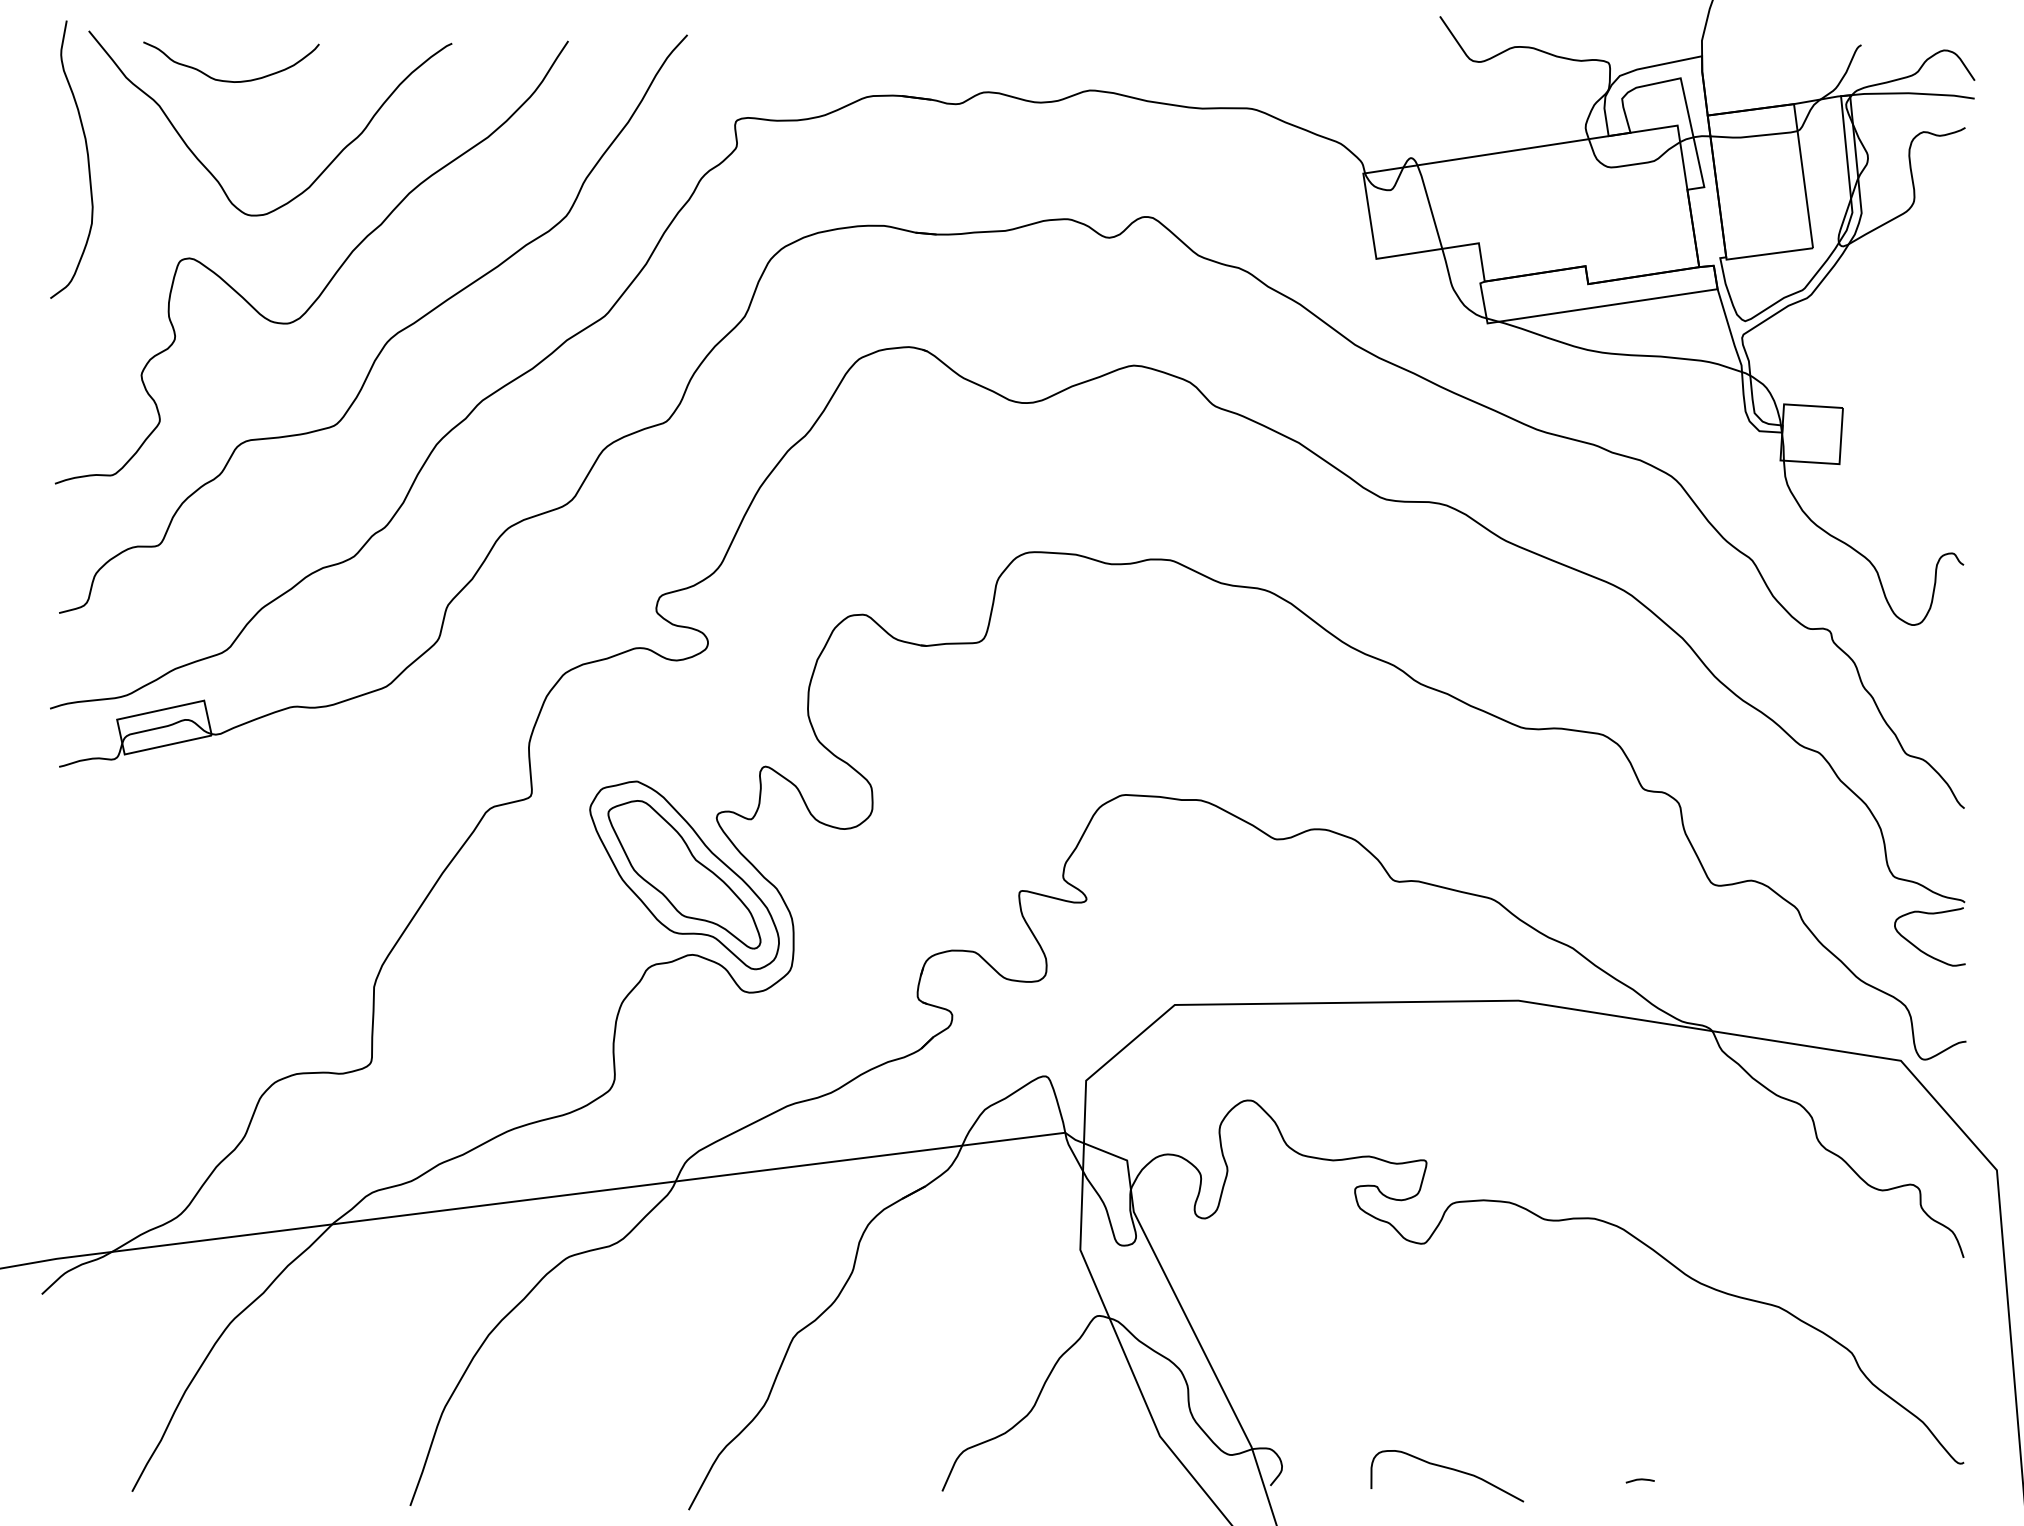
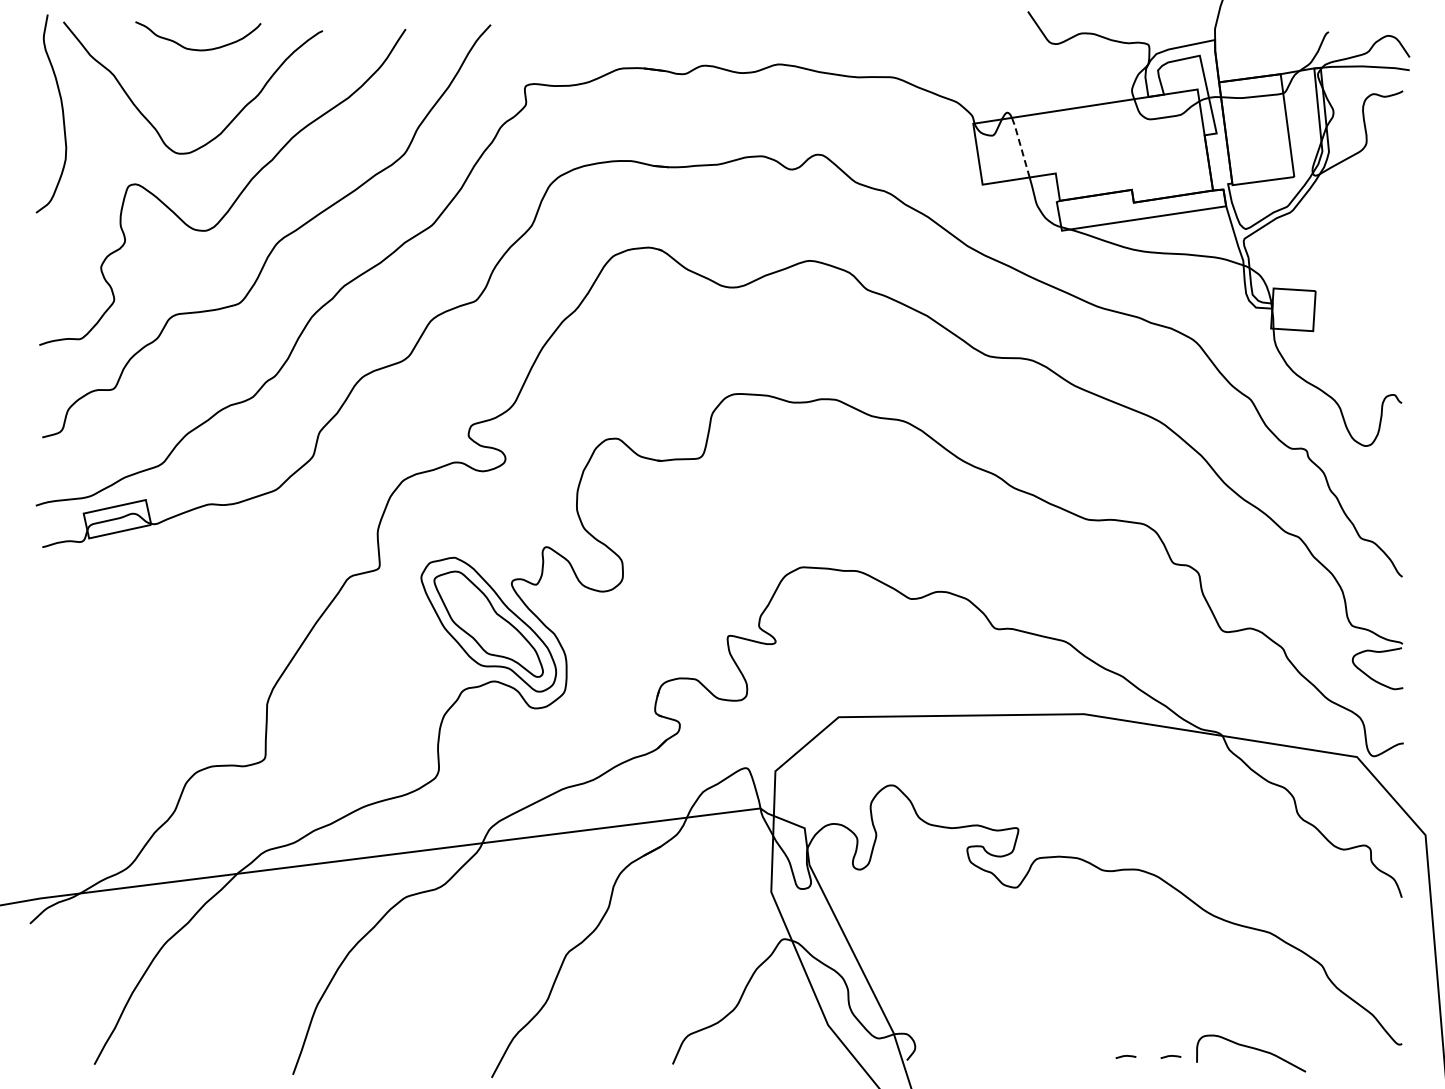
curve: (224, 79) -> (193, 48), moved
line: (1429, 205) -> (1020, 146), solid -> dashed
curve: (1450, 1470) -> (1253, 1049), moved
line: (1576, 1480) -> (1125, 1056), added

